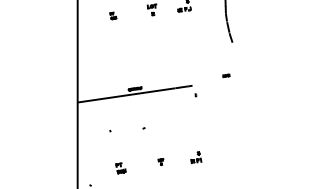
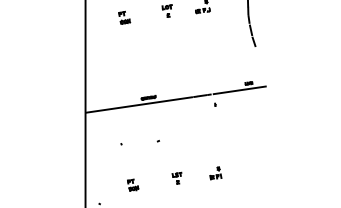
part: (113, 15) -> (124, 17), size x1.67
line: (217, 82) -> (239, 90), added
part: (160, 161) -> (176, 177), size x1.67

